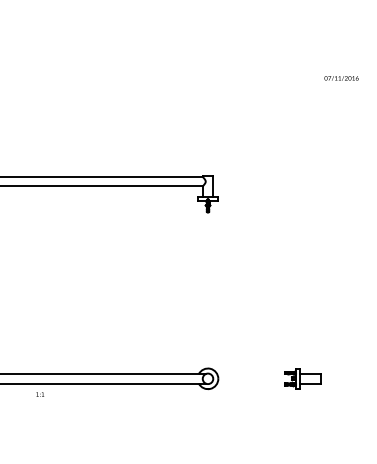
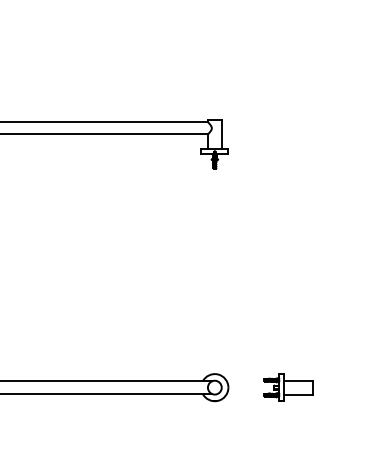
part: (302, 378) -> (287, 387), moved

